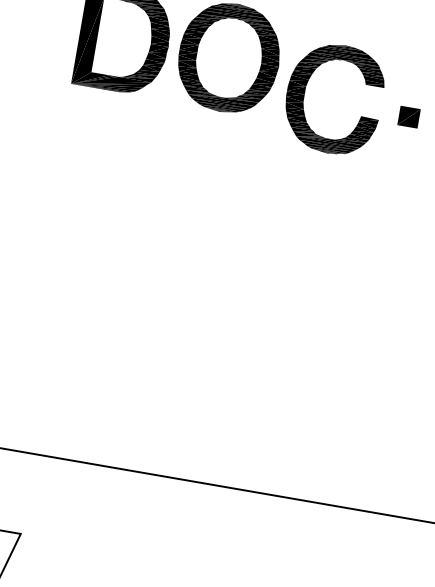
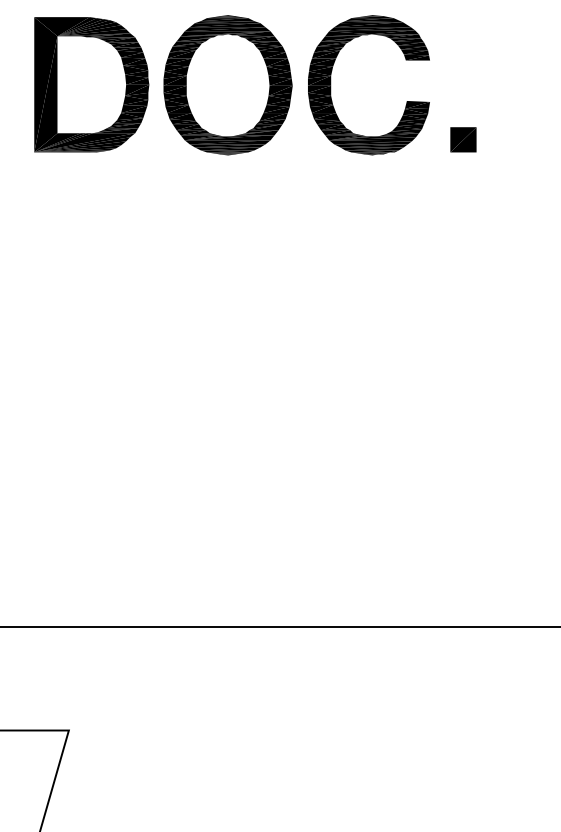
part: (305, 94) -> (331, 85), moved
part: (409, 116) -> (463, 139), moved

